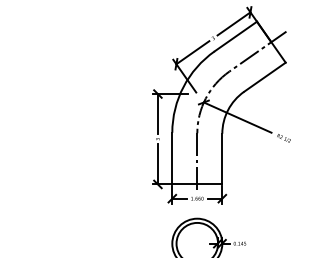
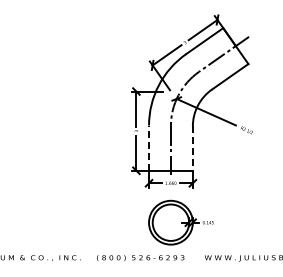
line: (172, 159) -> (149, 148), solid -> dashed
line: (221, 160) -> (192, 149), solid -> dashed

